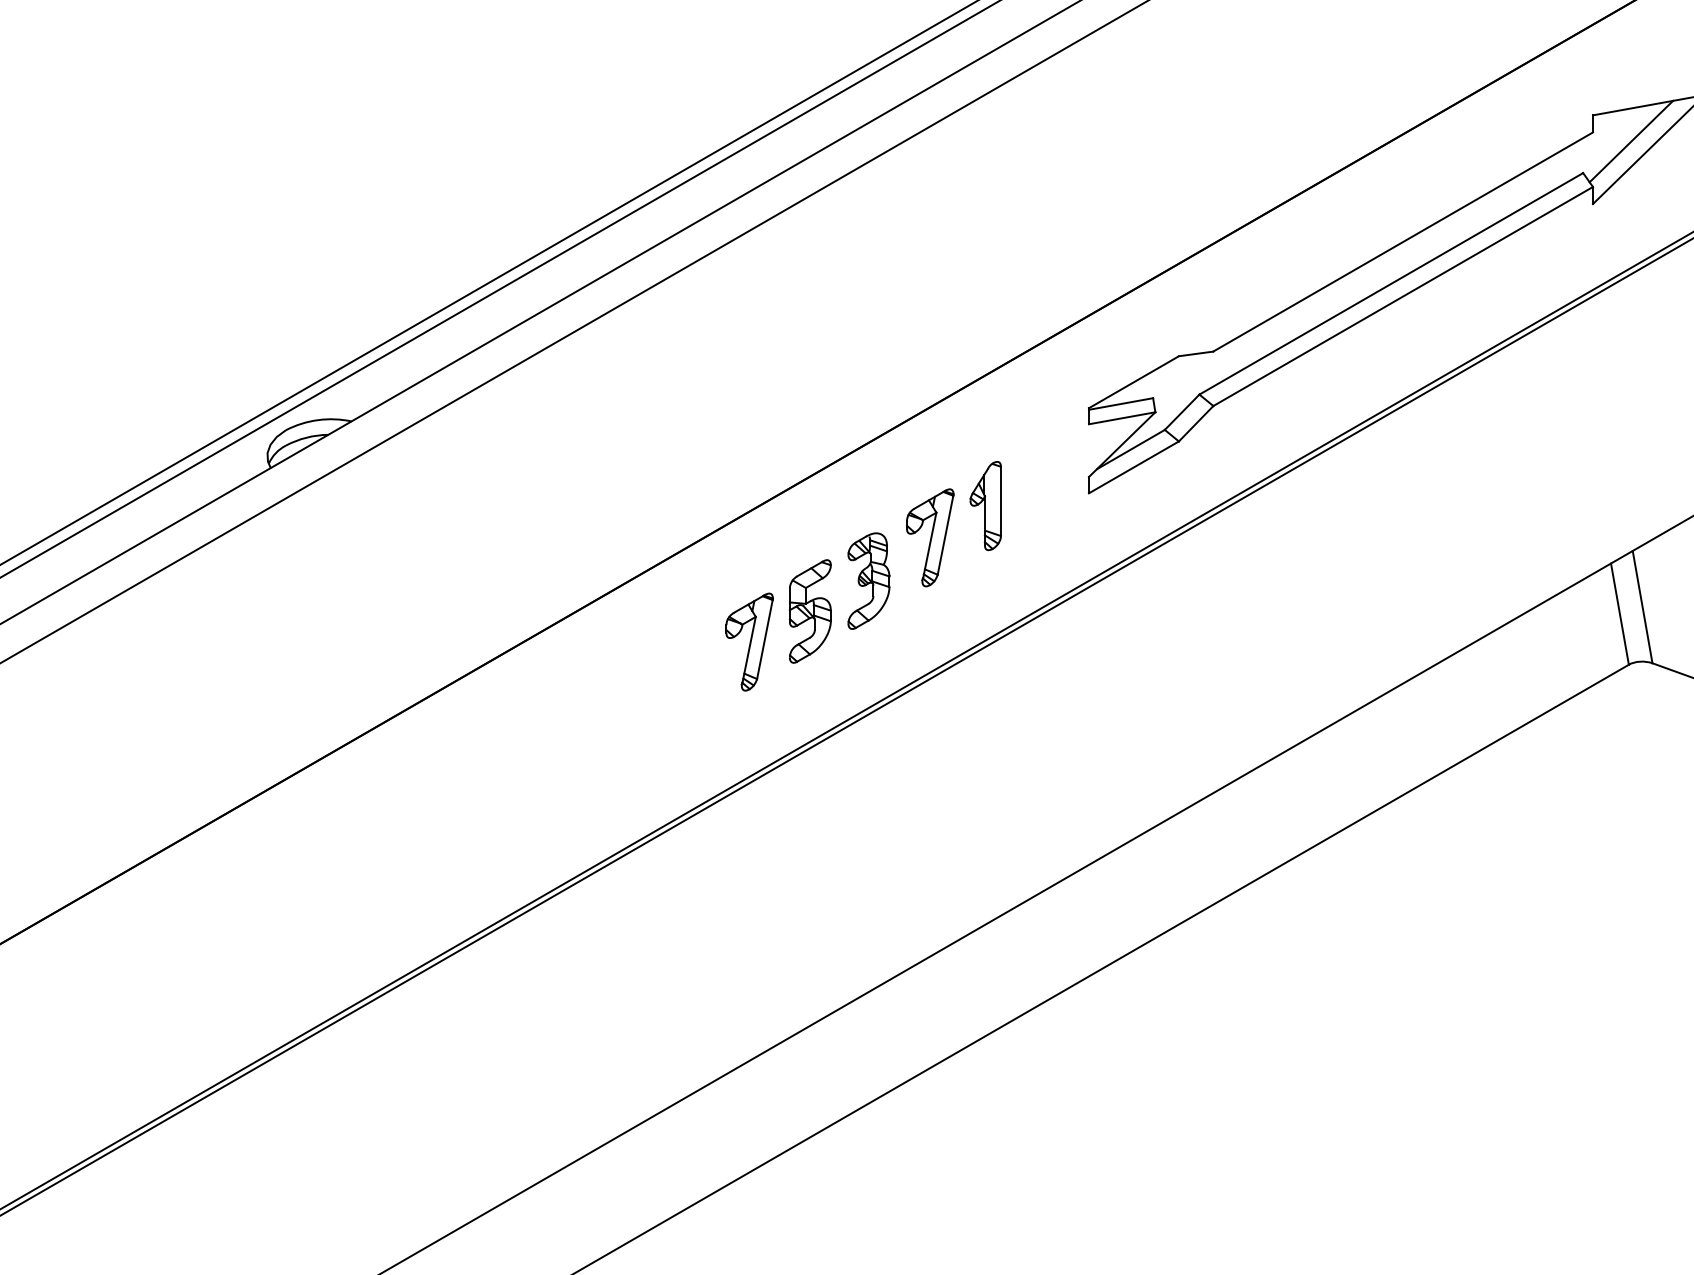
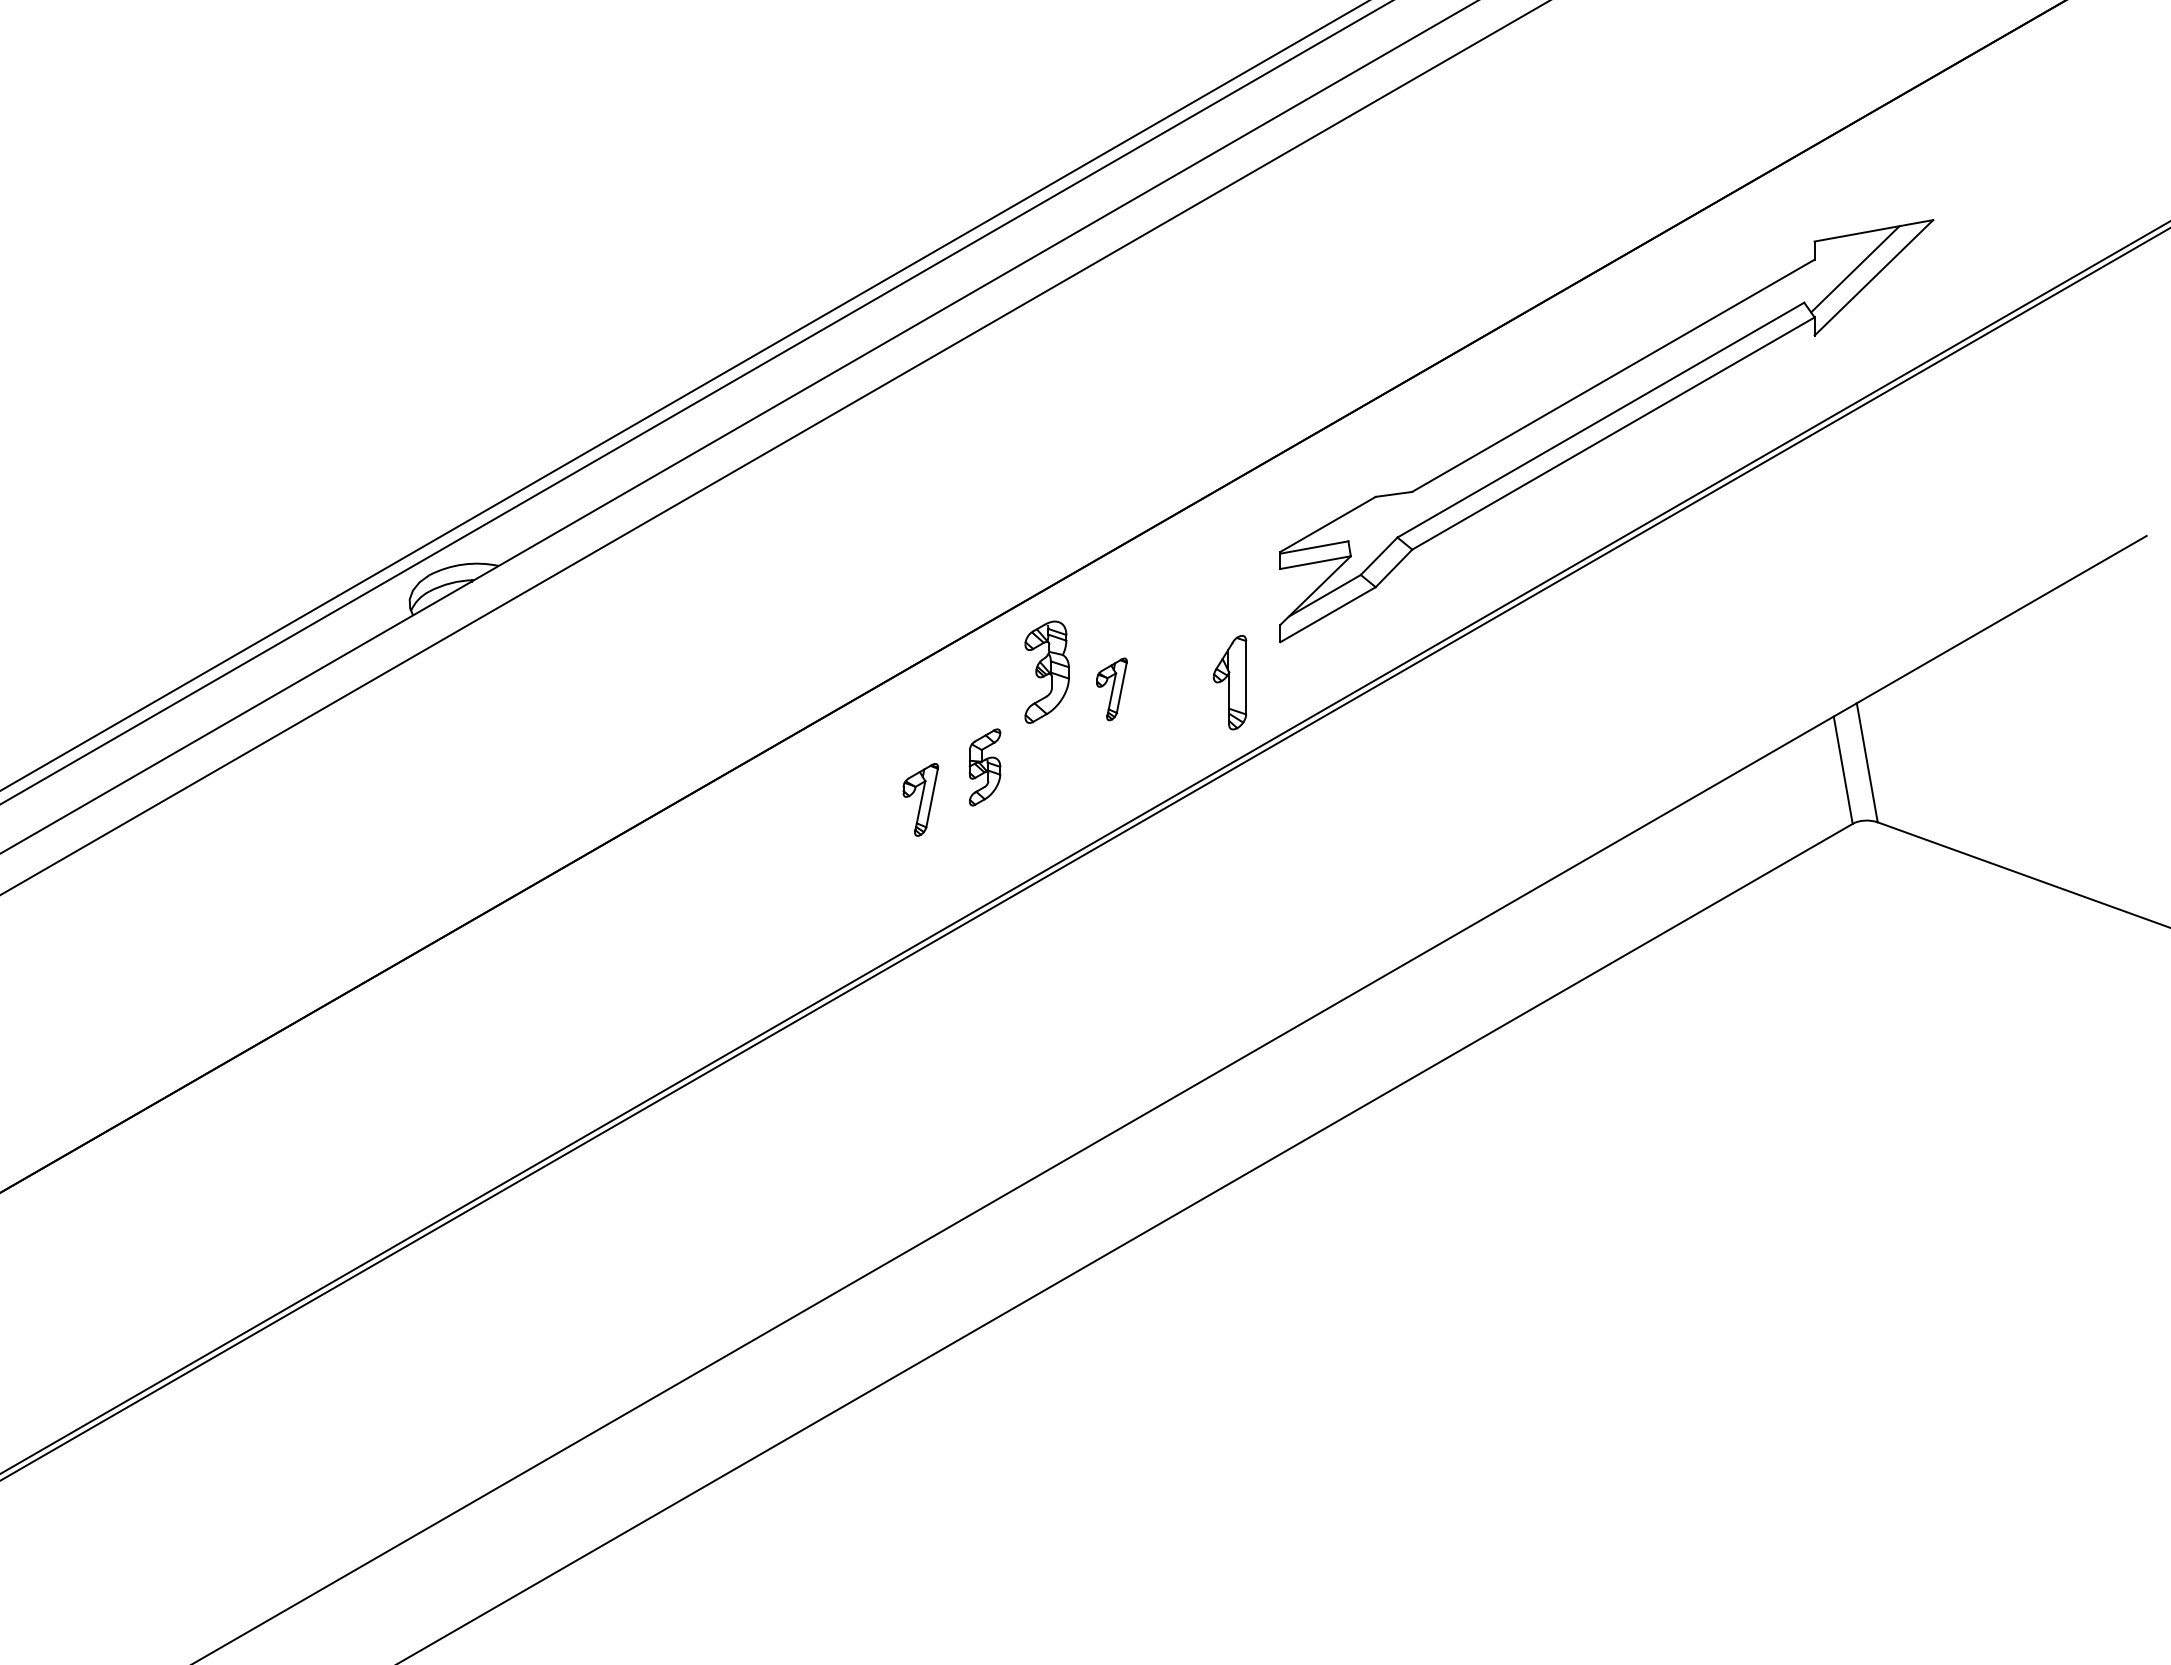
part: (985, 505) -> (1229, 682), moved
part: (929, 537) -> (1111, 689), size x0.6
part: (868, 580) -> (1046, 671), moved
part: (809, 611) -> (984, 767), size x0.7
part: (749, 641) -> (920, 799), size x0.7

